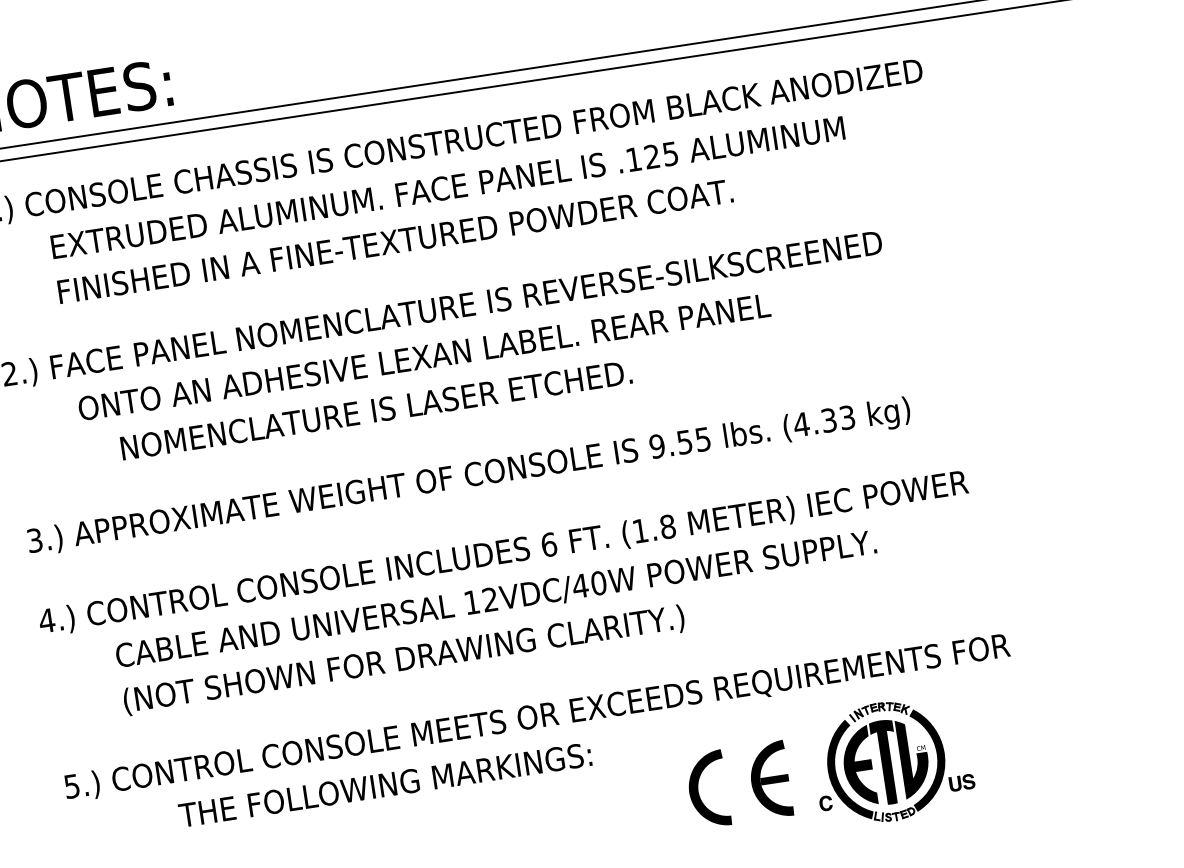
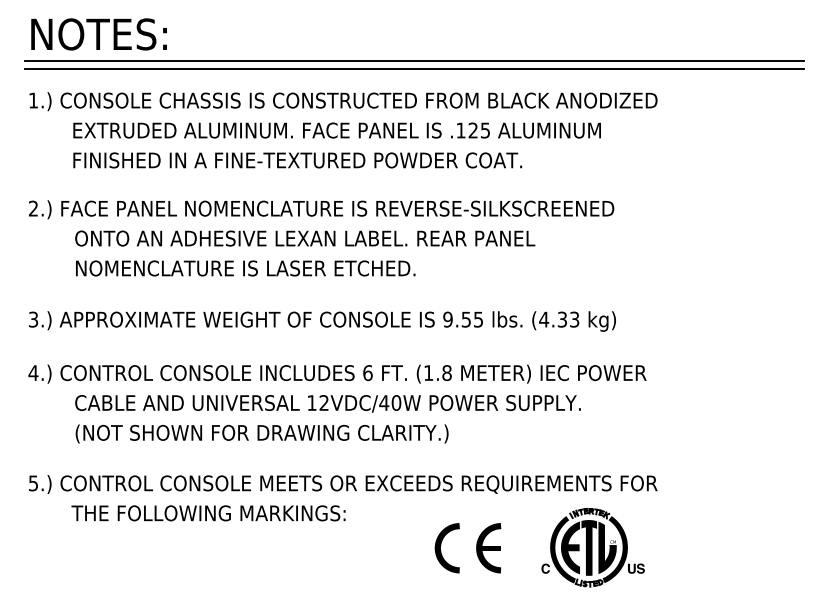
text: (376, 410) -> (245, 268), moved
part: (891, 760) -> (592, 547), moved
text: (385, 785) -> (208, 513), moved

